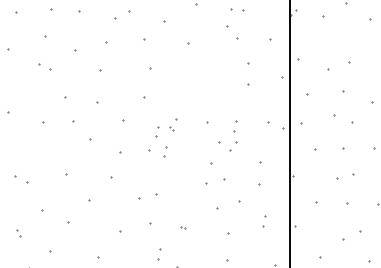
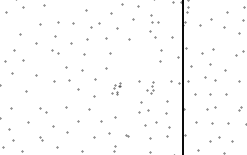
part: (228, 135) -> (150, 87), size x0.7
part: (163, 137) -> (116, 88), size x0.6
part: (147, 197) -> (108, 119), size x1.6
part: (263, 222) -> (168, 132), size x1.6

